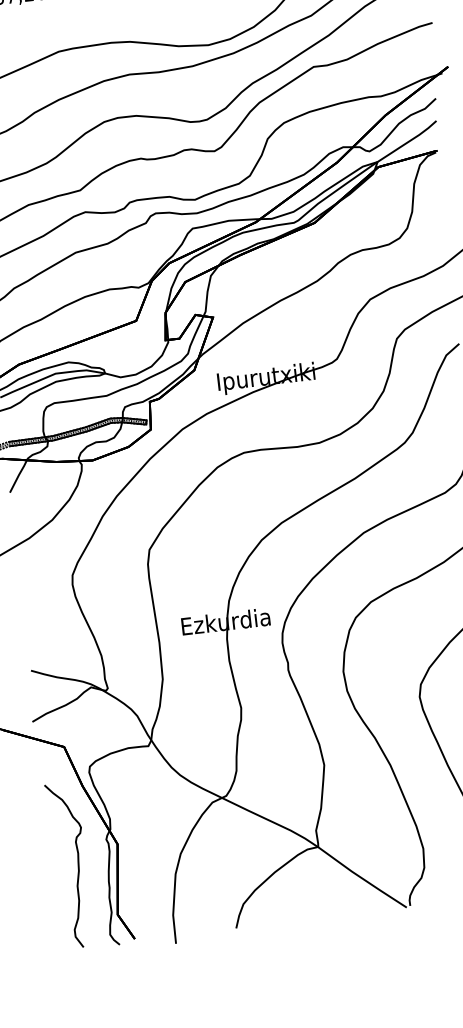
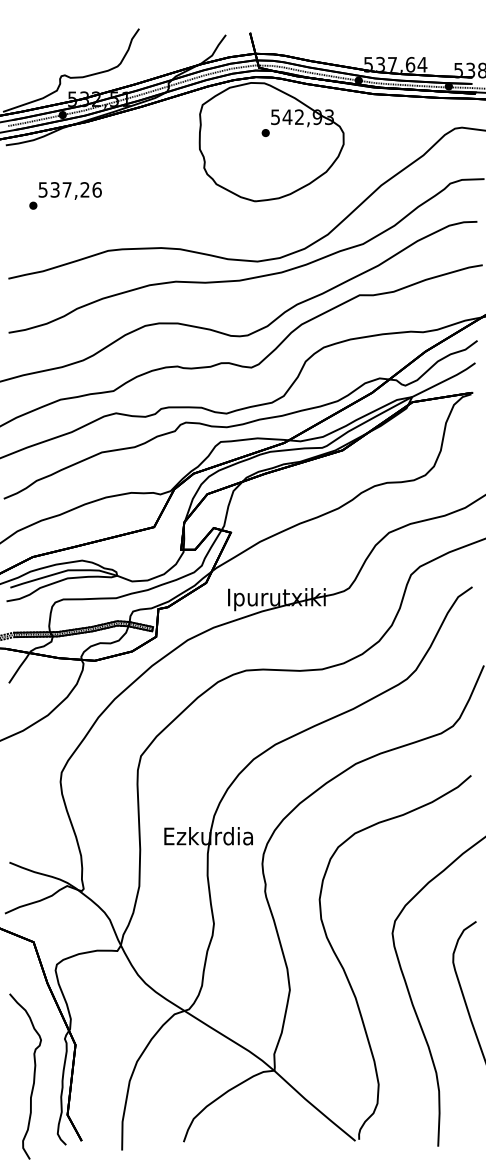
curve: (77, 864) -> (33, 1076), moved

